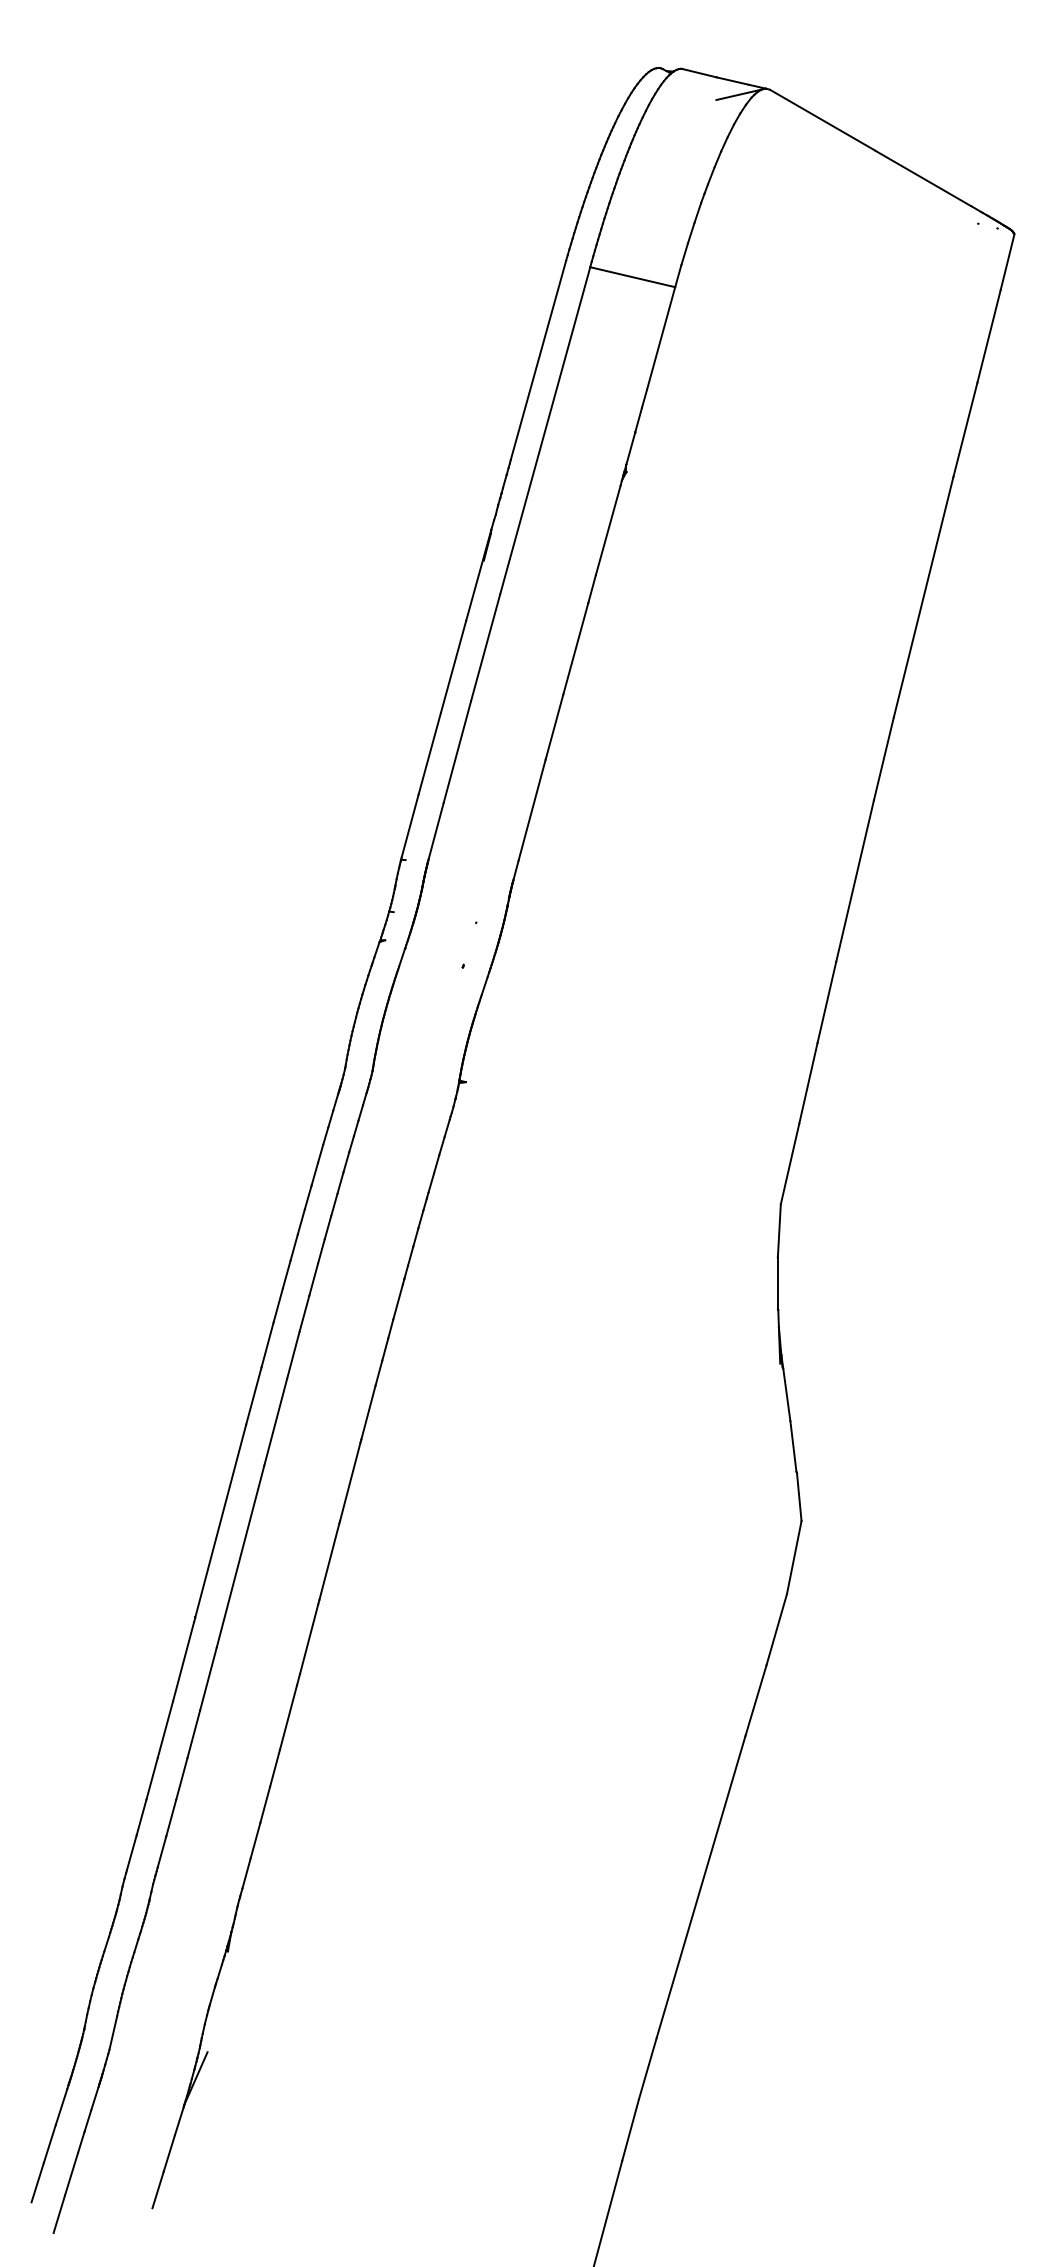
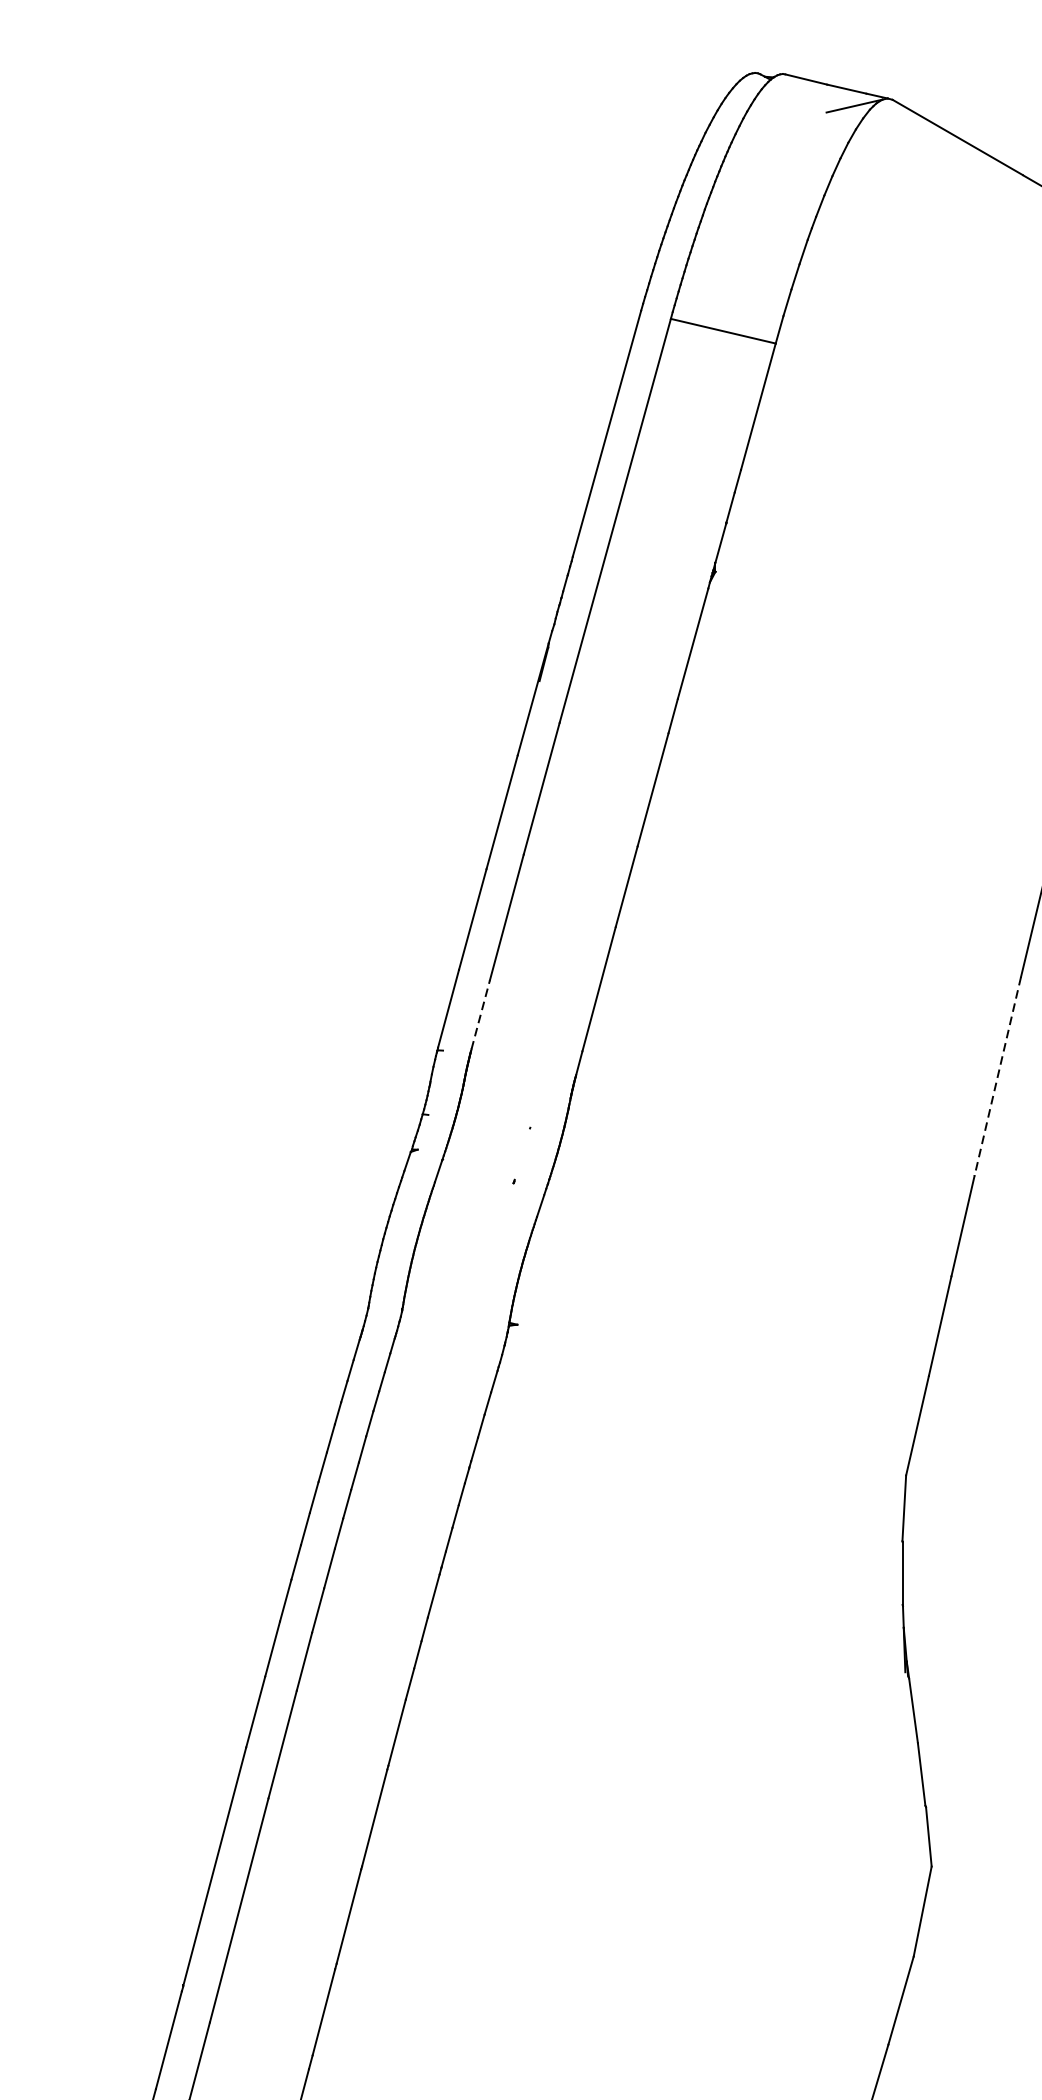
line: (436, 830) -> (481, 1014), solid -> dashed
line: (855, 881) -> (998, 1077), solid -> dashed

